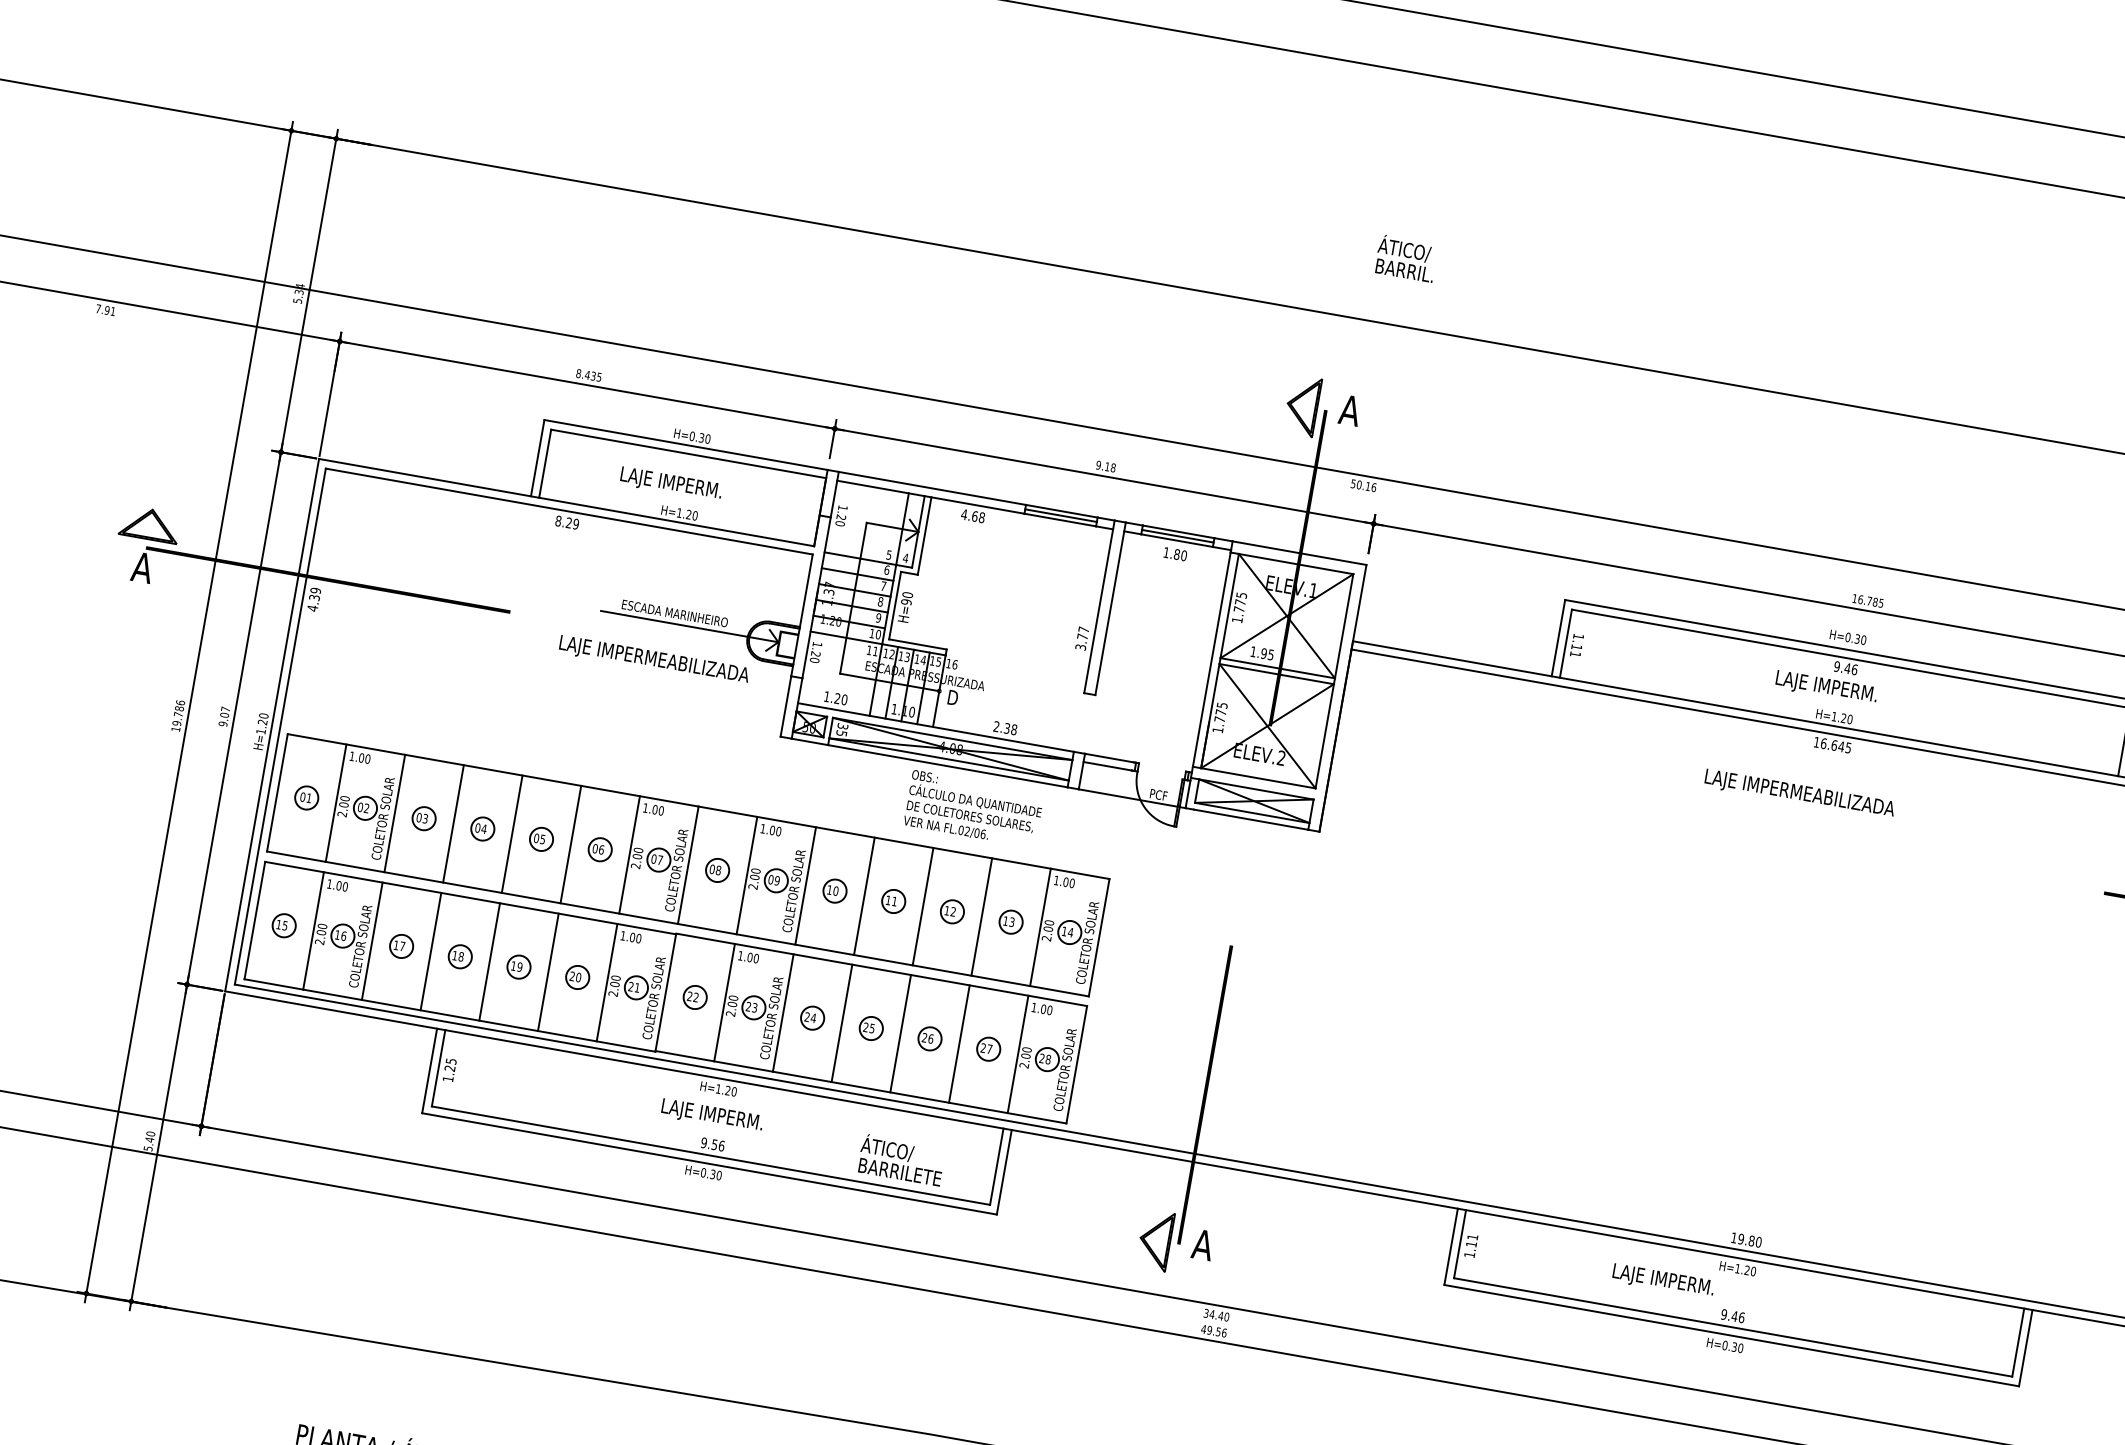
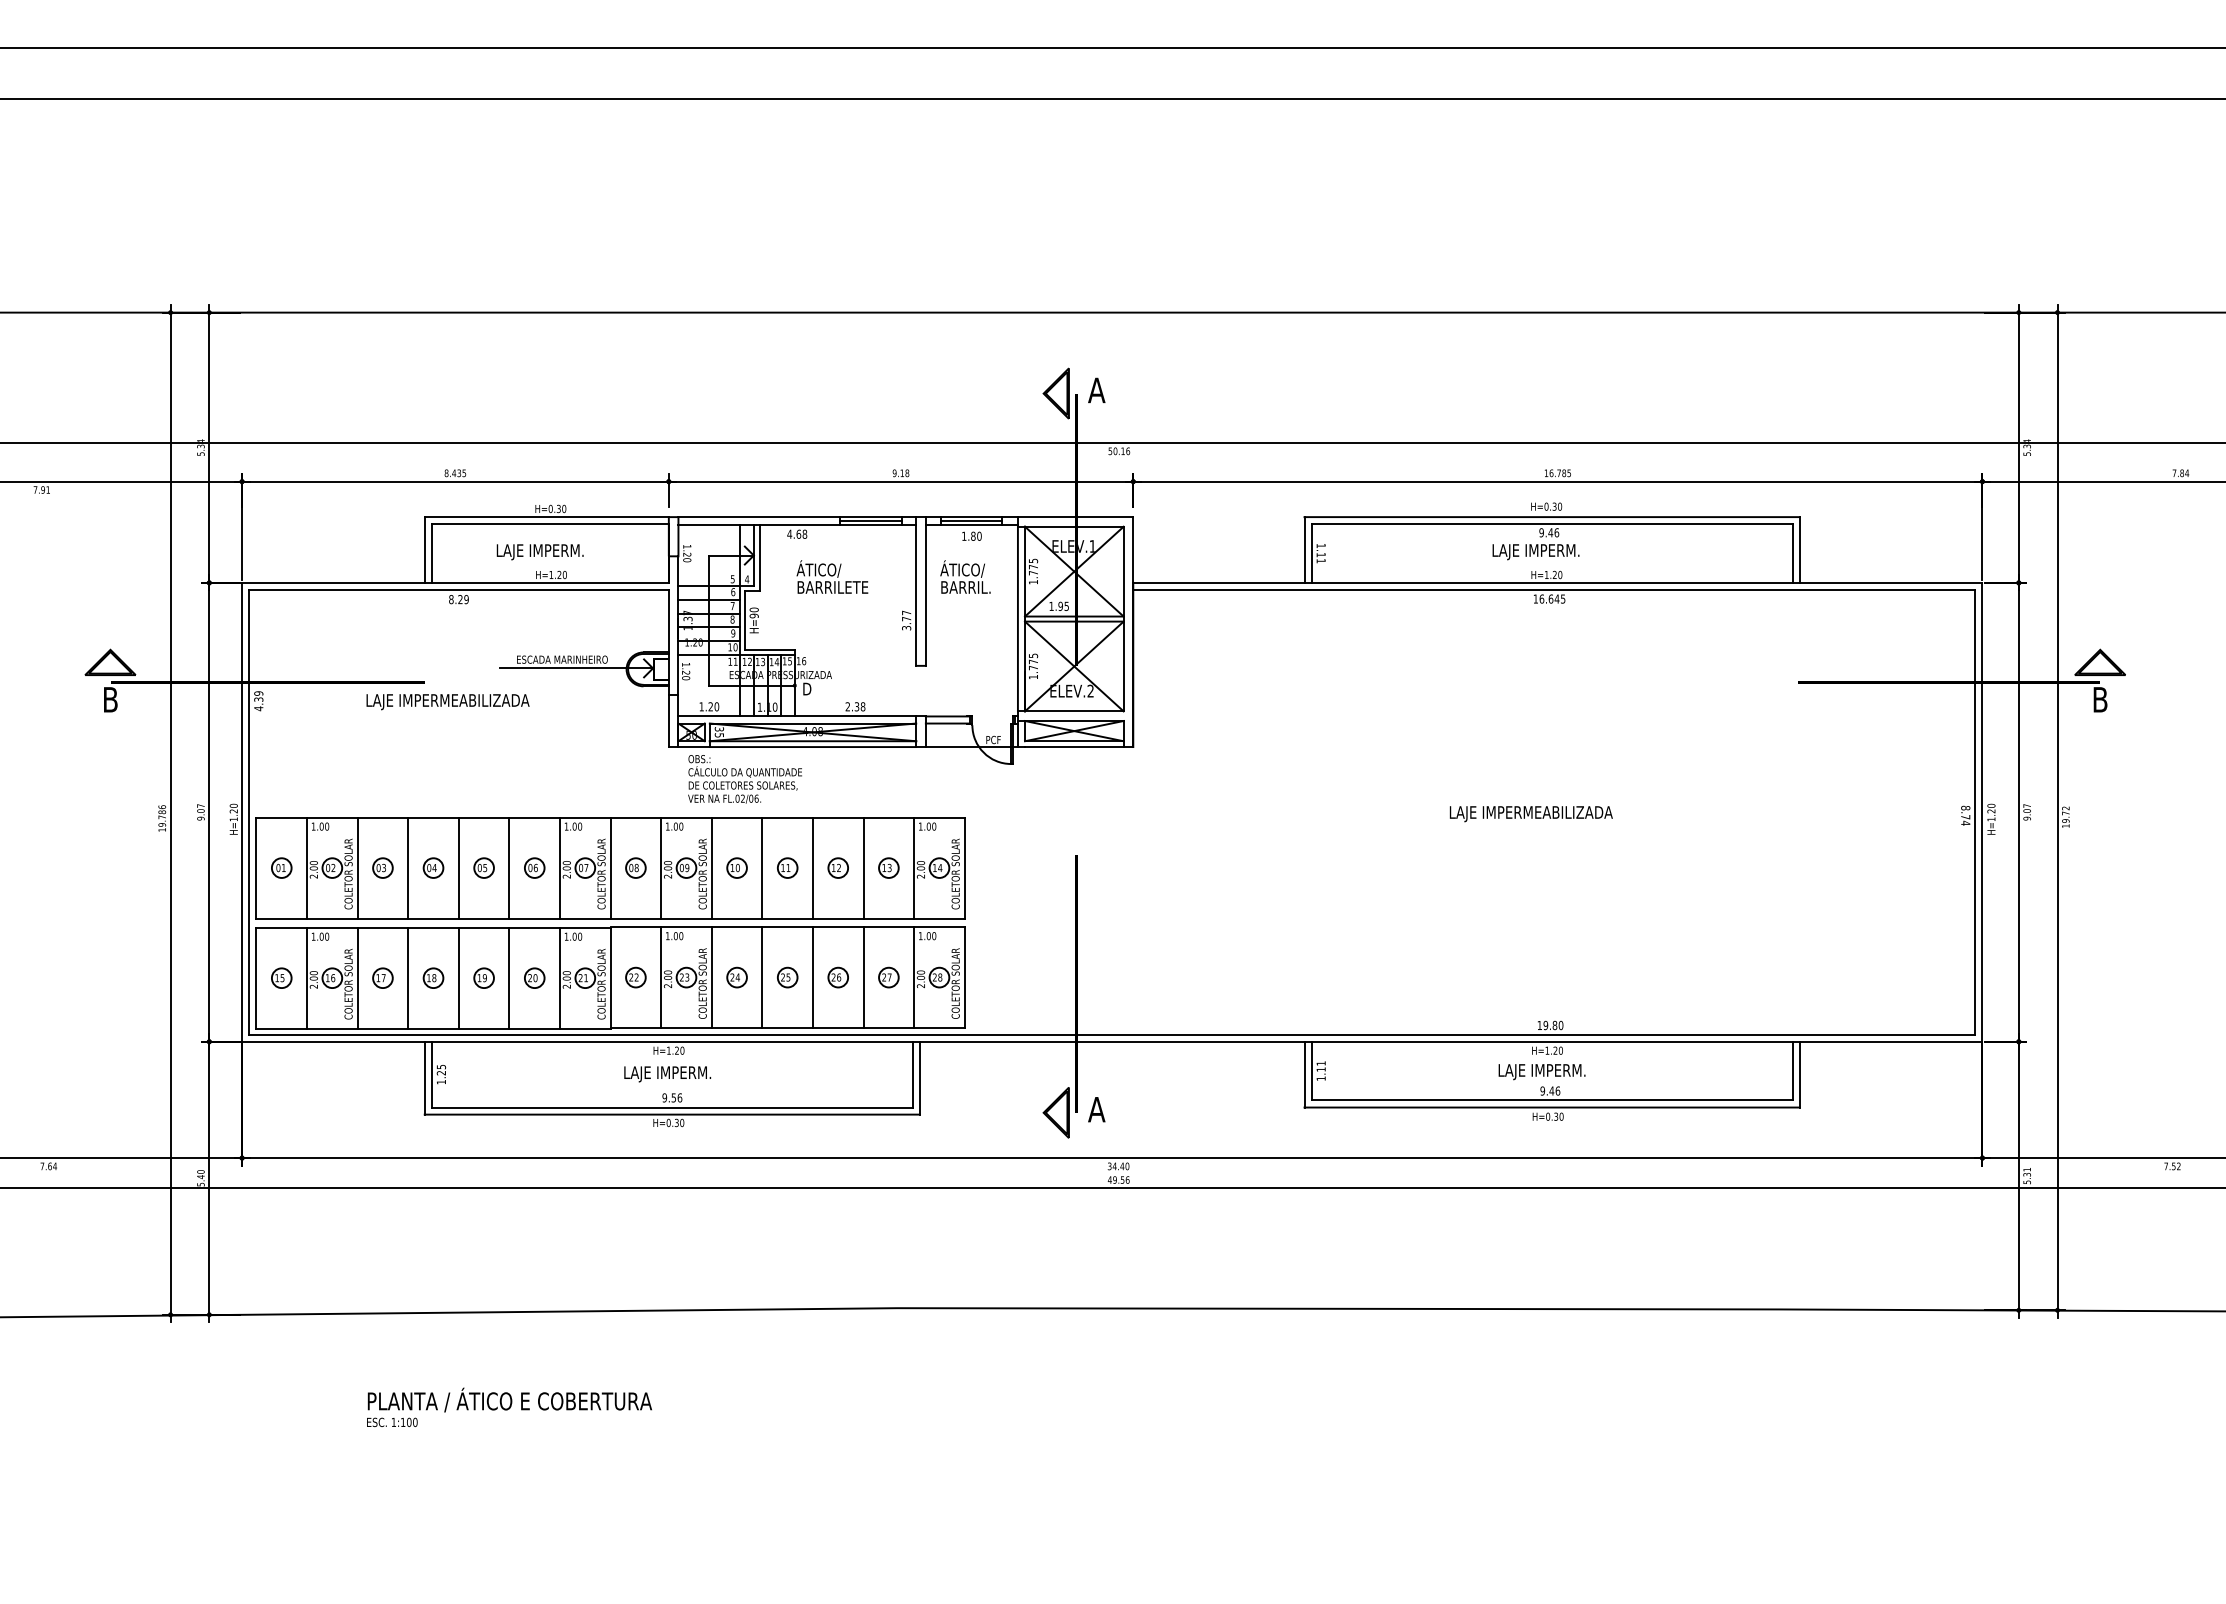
text: (1406, 257) -> (965, 576), moved
text: (142, 567) -> (110, 699), A -> B
text: (653, 661) -> (447, 702), moved
text: (1798, 794) -> (1530, 814), moved
text: (973, 809) -> (744, 779), moved
text: (901, 1159) -> (832, 576), moved
text: (1662, 1281) -> (1541, 1072), moved

